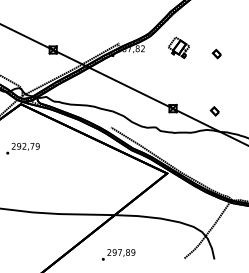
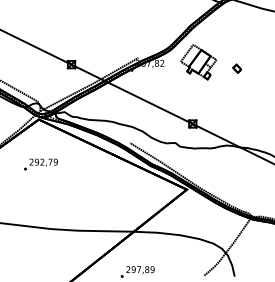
part: (178, 47) -> (198, 62), size x1.67
part: (214, 111) -> (234, 126), removed

